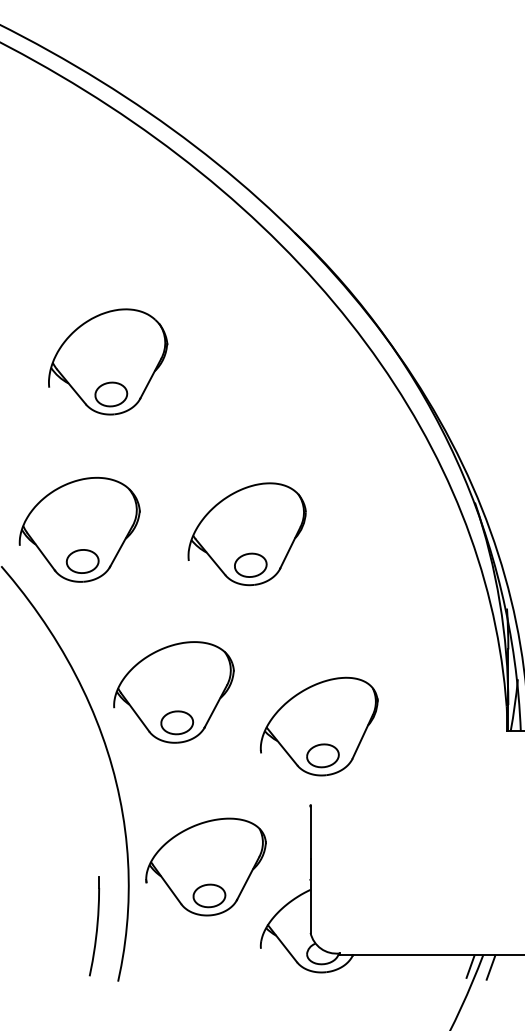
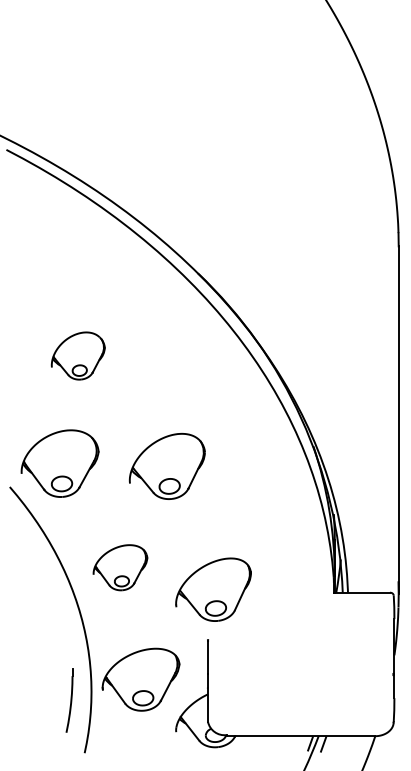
part: (108, 361) -> (78, 355), size x0.7
part: (174, 691) -> (120, 567), size x0.7
part: (94, 925) -> (69, 700), moved

